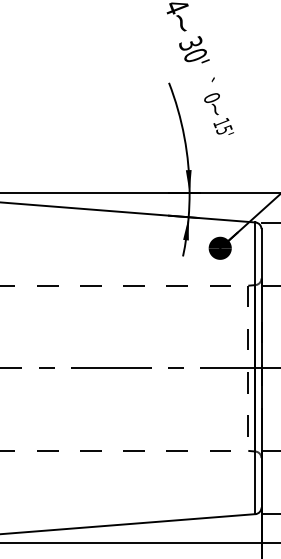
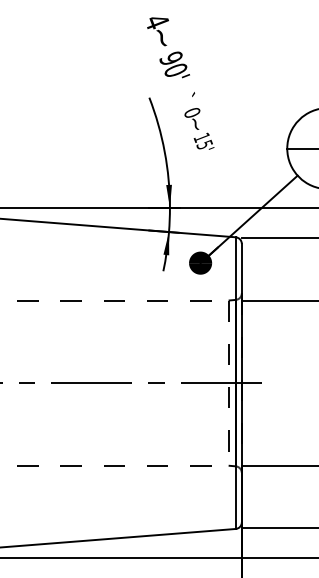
text: (190, 42) -> (170, 57), 30' -> 90'

